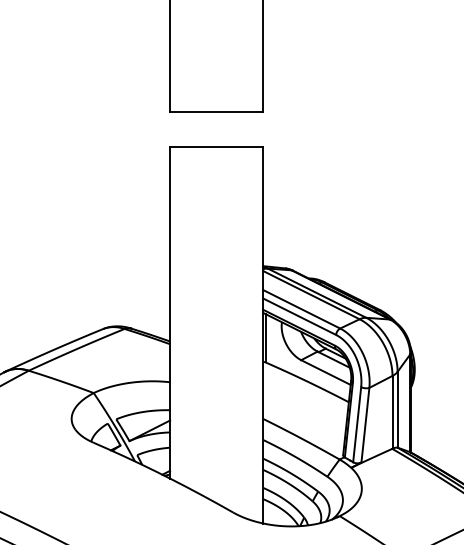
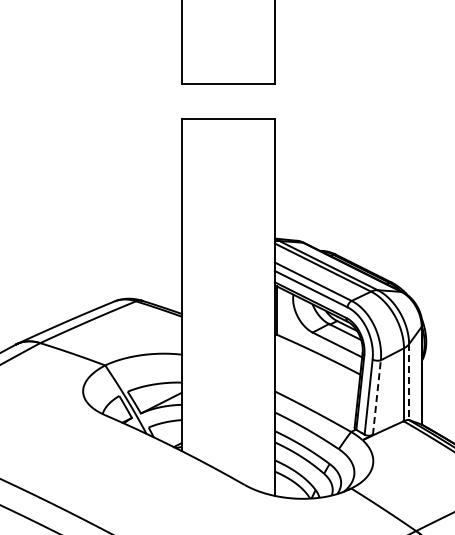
line: (397, 409) -> (408, 381), solid -> dashed
line: (365, 424) -> (376, 396), solid -> dashed

